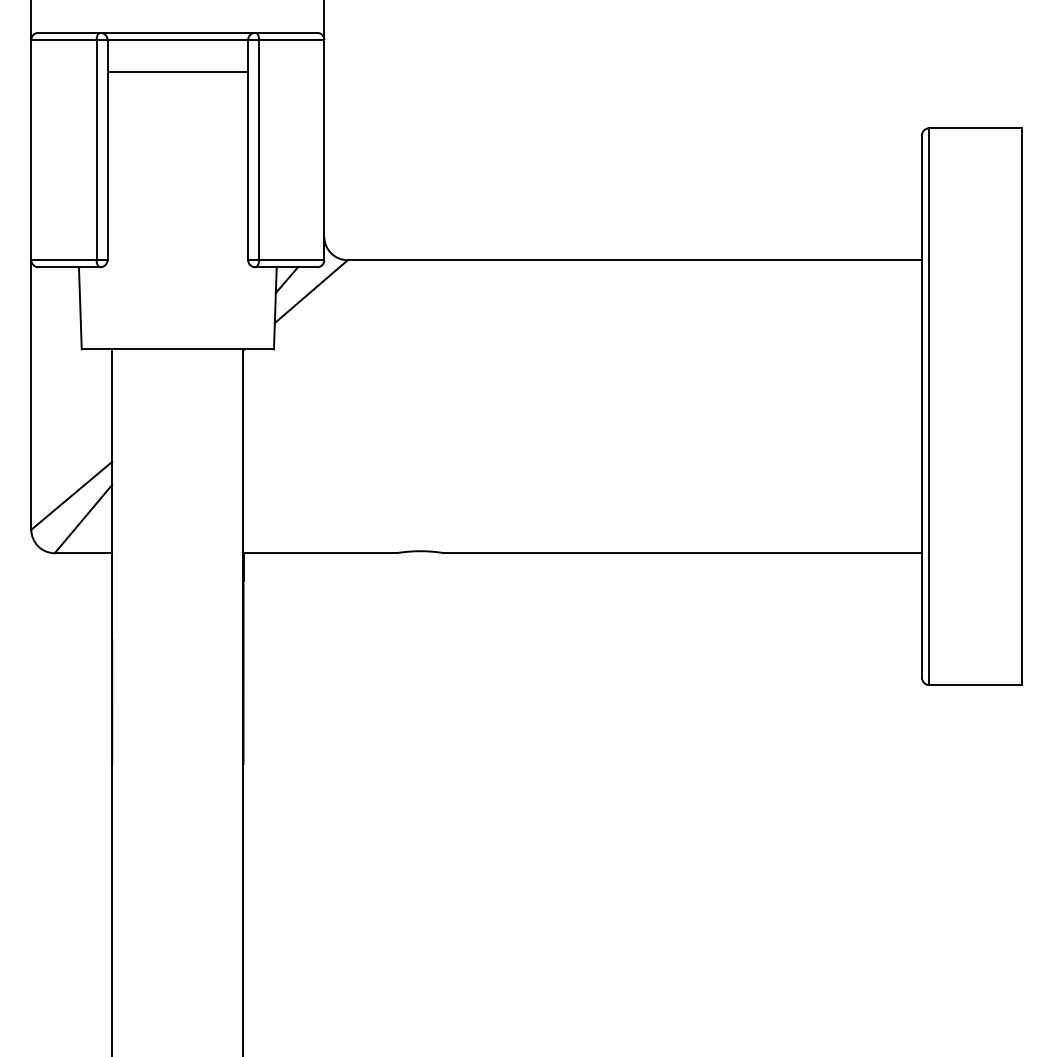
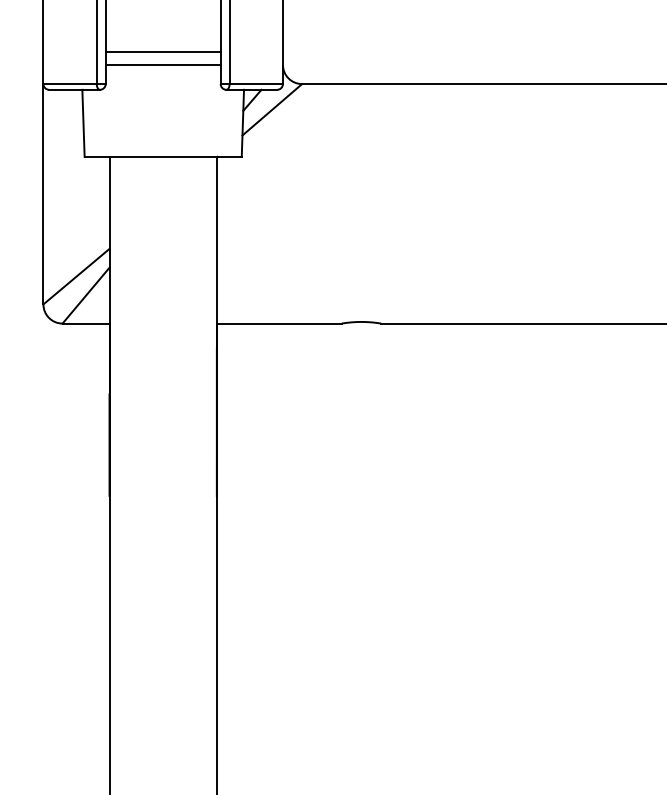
line: (177, 220) -> (162, 51), added
line: (177, 236) -> (162, 64), added

